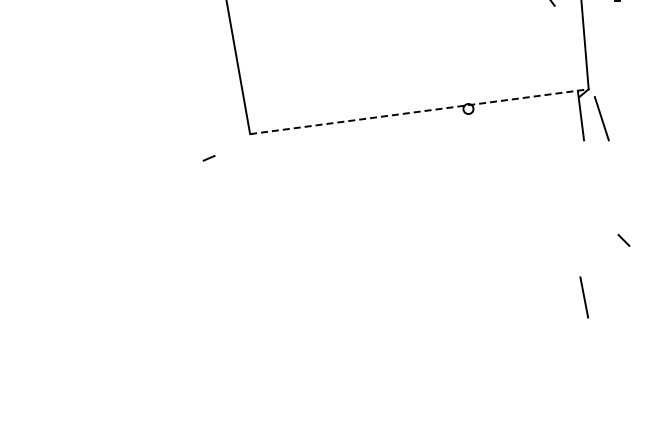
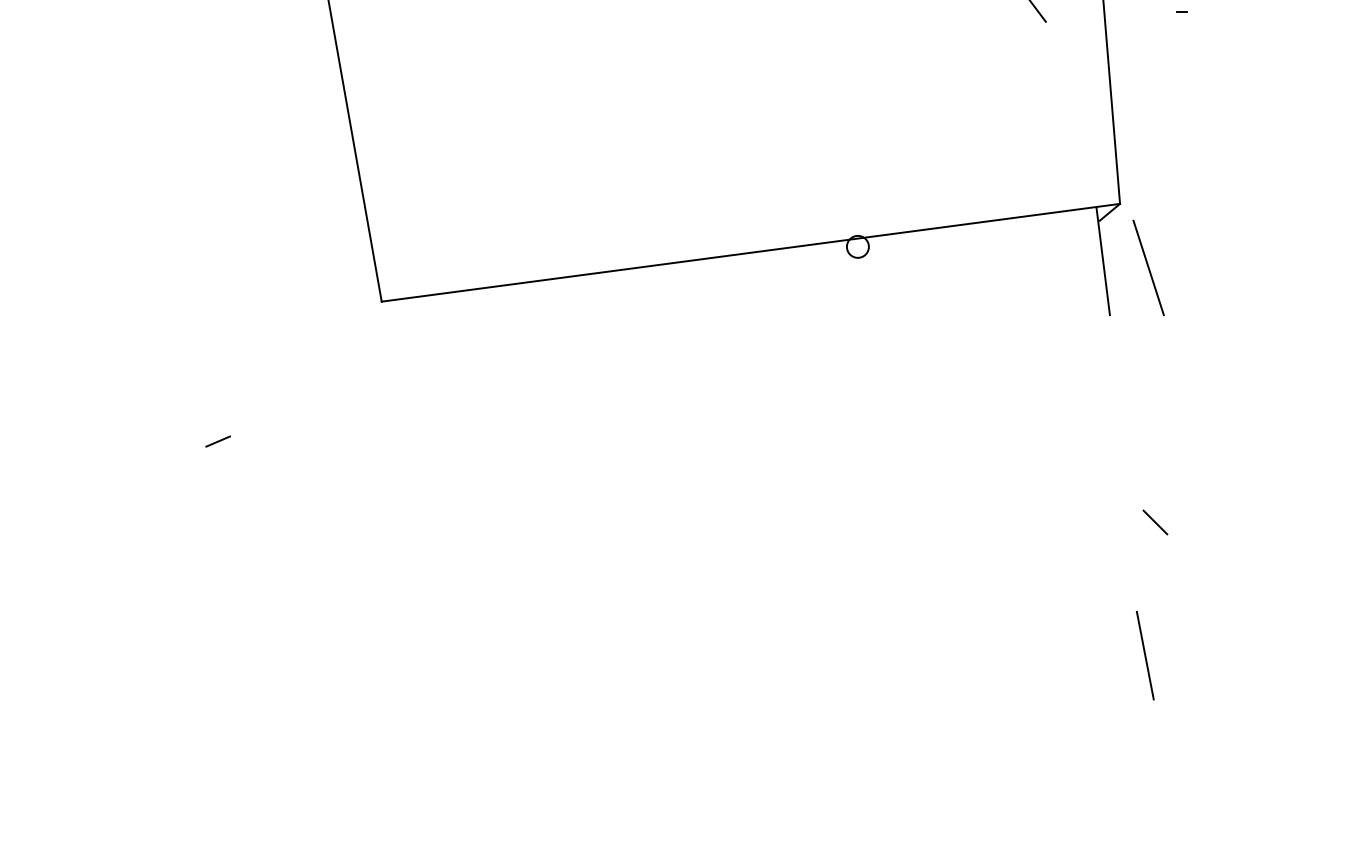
line: (419, 111) -> (751, 252), dashed -> solid
line: (208, 158) -> (216, 441), moved
line: (623, 239) -> (1154, 520), moved
line: (584, 297) -> (1145, 655), moved

